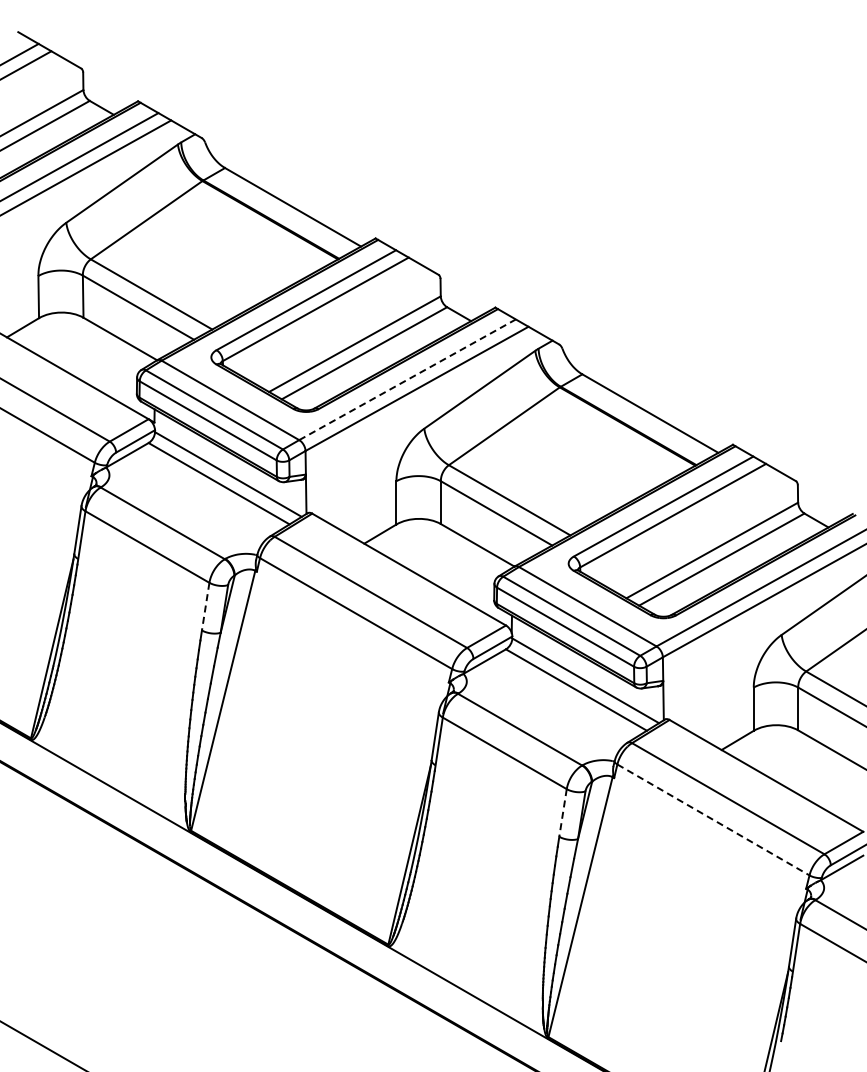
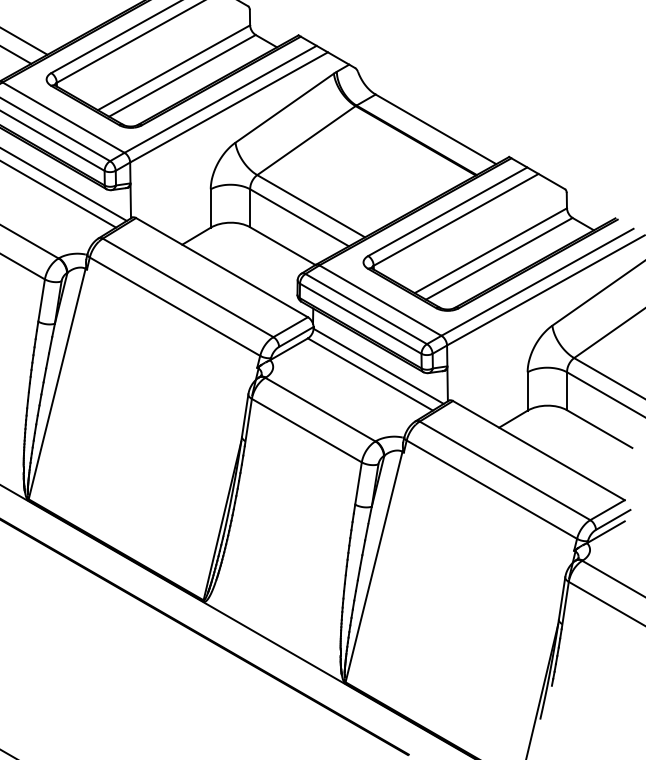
line: (407, 379) -> (220, 99), dashed -> solid
line: (205, 607) -> (41, 301), dashed -> solid
line: (562, 813) -> (358, 483), dashed -> solid
line: (713, 819) -> (491, 489), dashed -> solid

